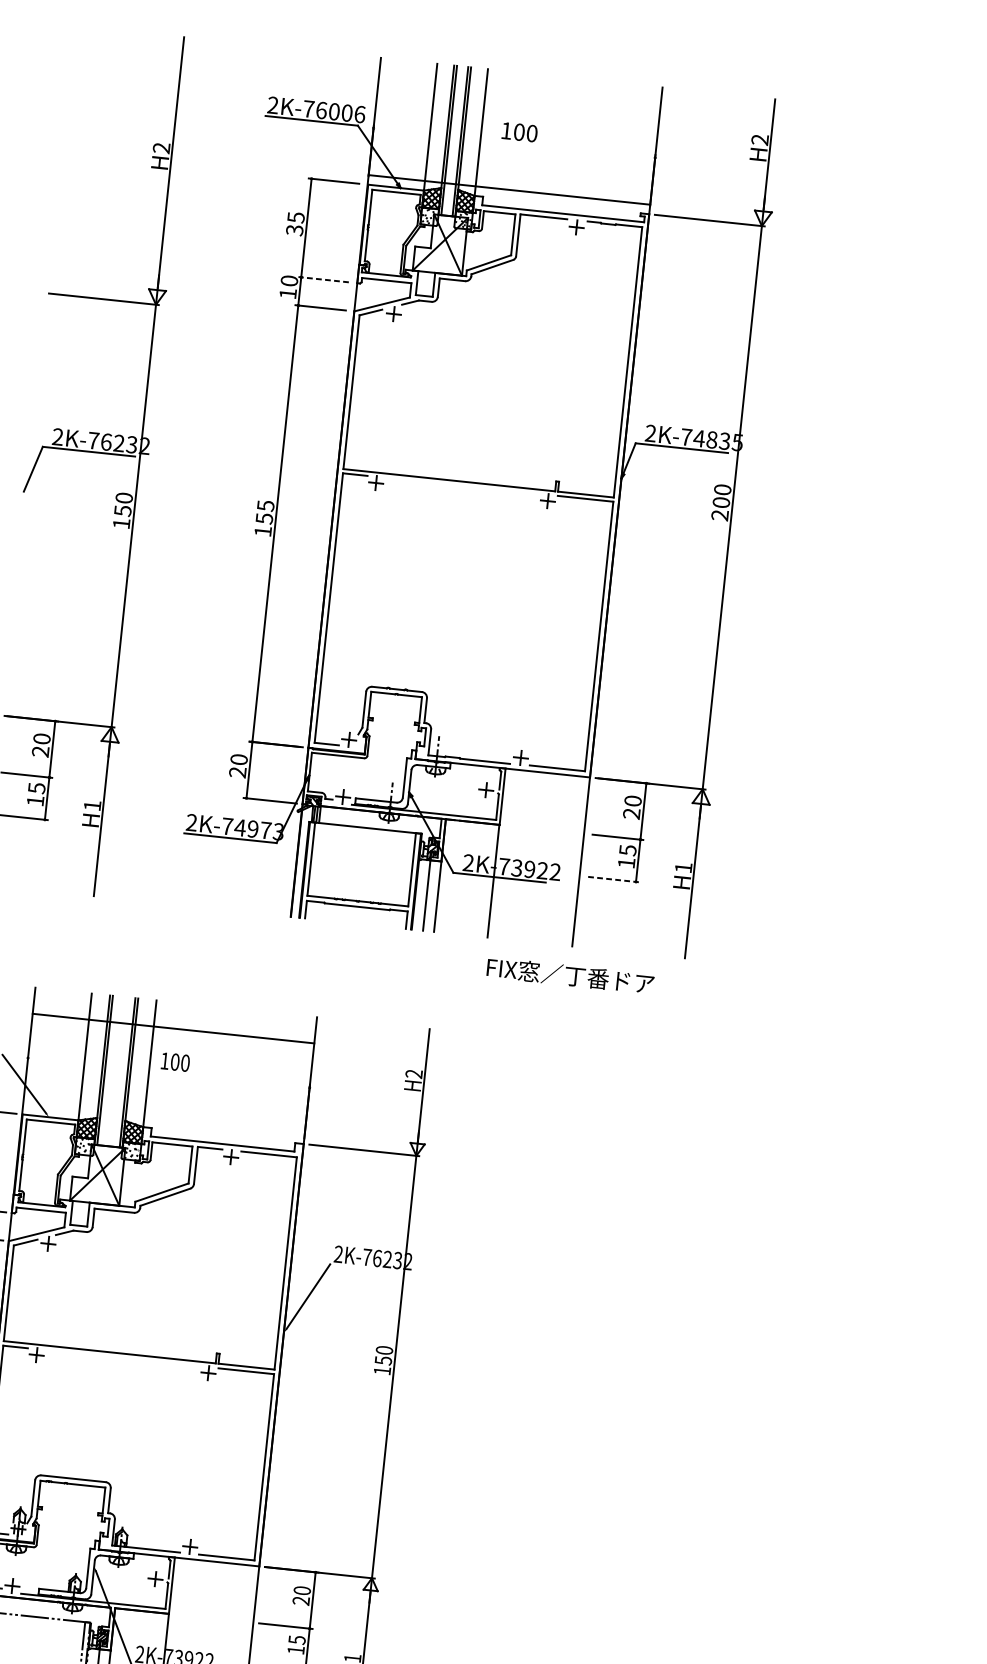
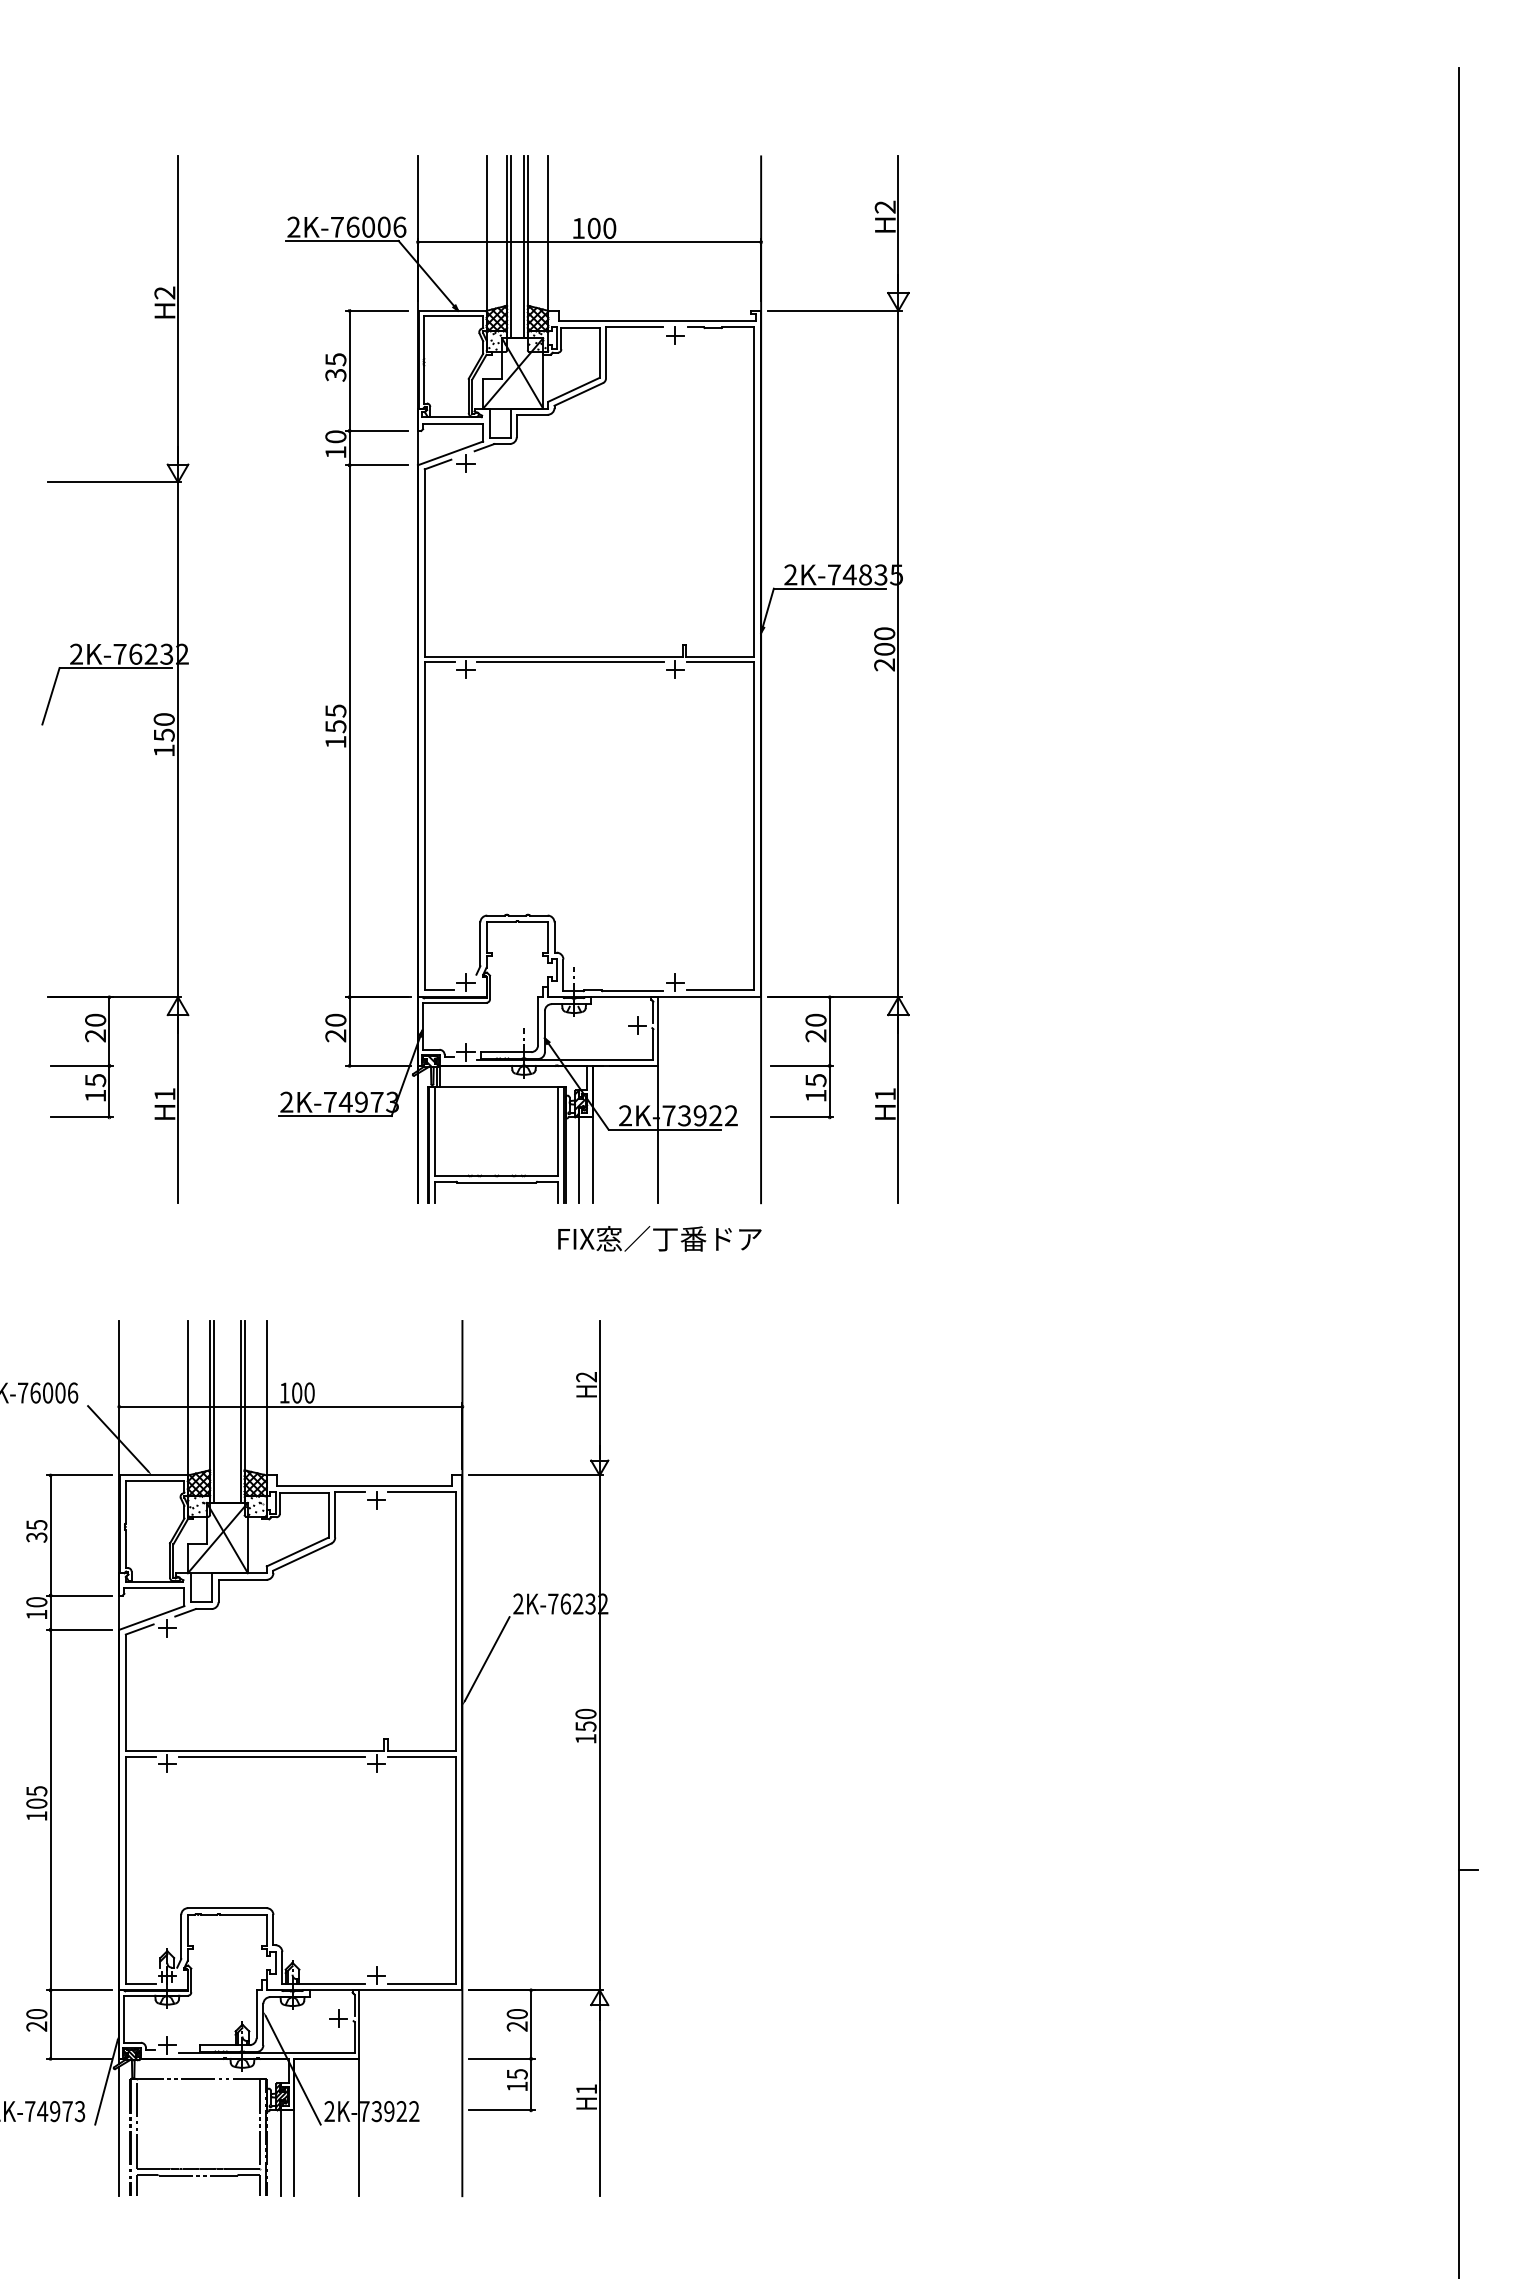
line: (509, 190) -> (589, 242), moved
line: (323, 279) -> (376, 430), dashed -> solid
line: (462, 485) -> (570, 661), added
line: (613, 879) -> (802, 1117), dashed -> solid
text: (570, 975) -> (659, 1238), moved
line: (173, 1028) -> (290, 1406), moved
line: (122, 1358) -> (271, 1756), added

